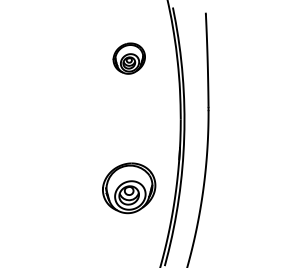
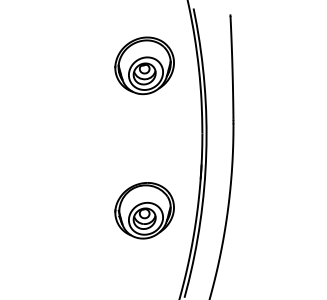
part: (129, 58) -> (145, 65), size x1.67

